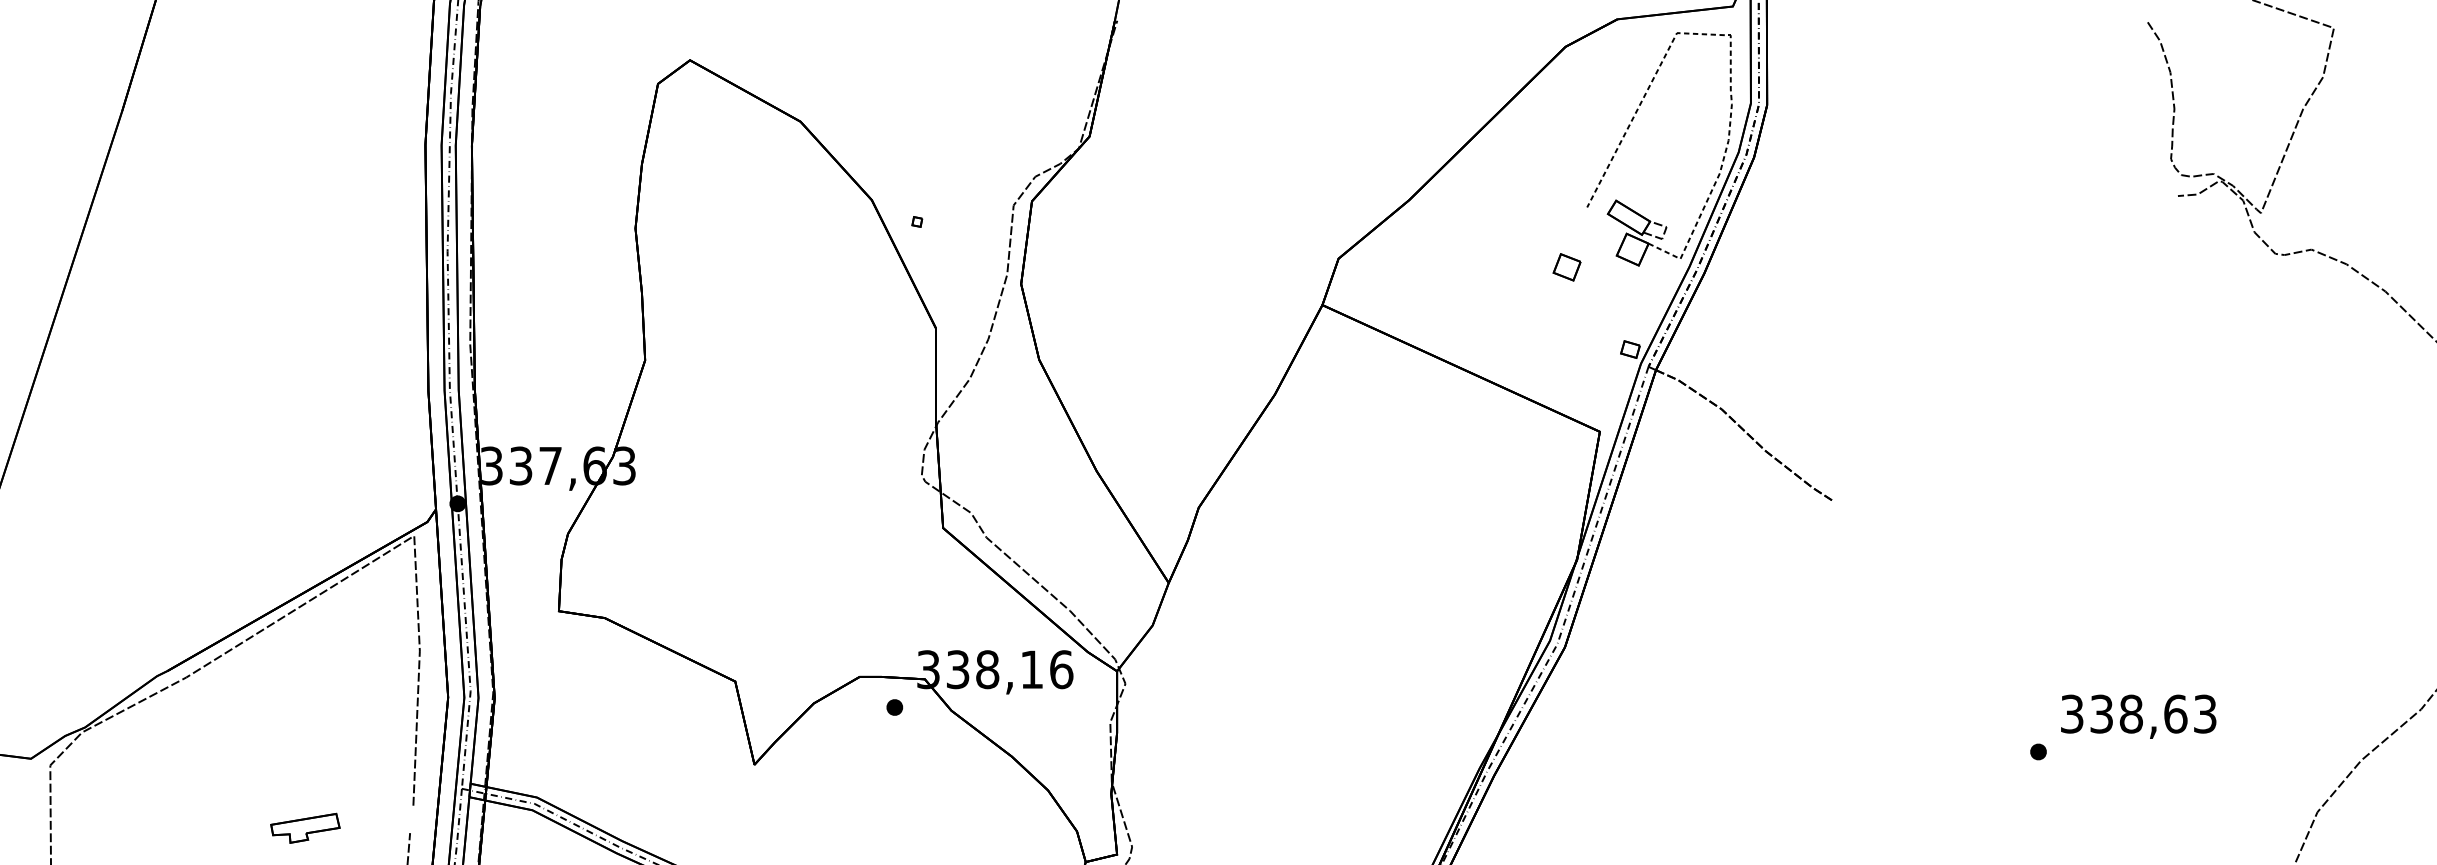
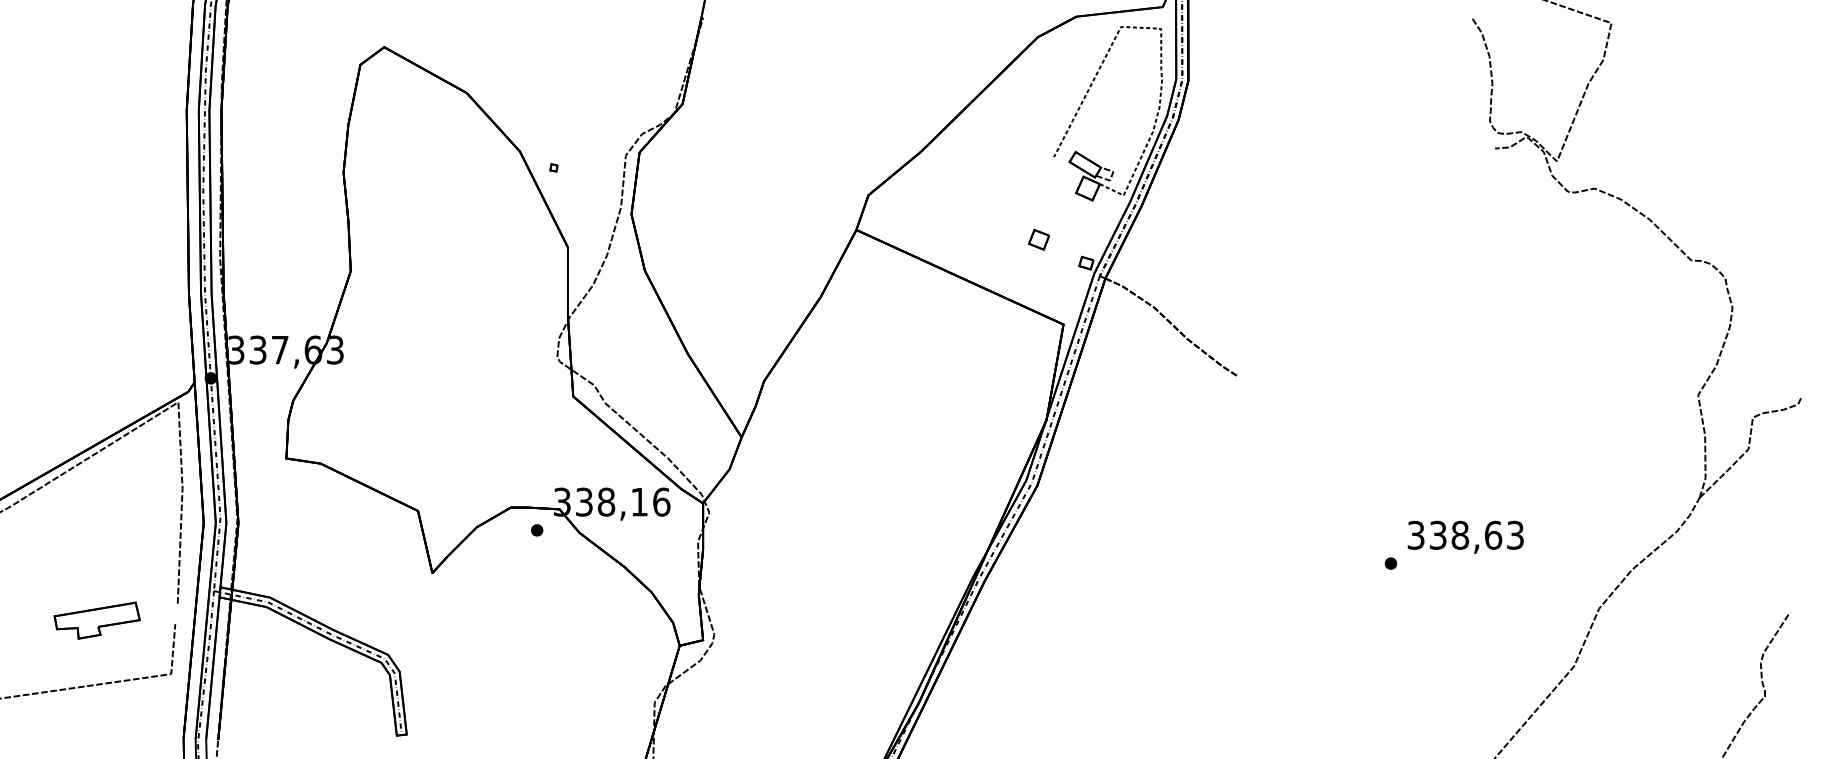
part: (1566, 266) -> (1038, 239), moved
part: (304, 828) -> (96, 620), size x1.67

